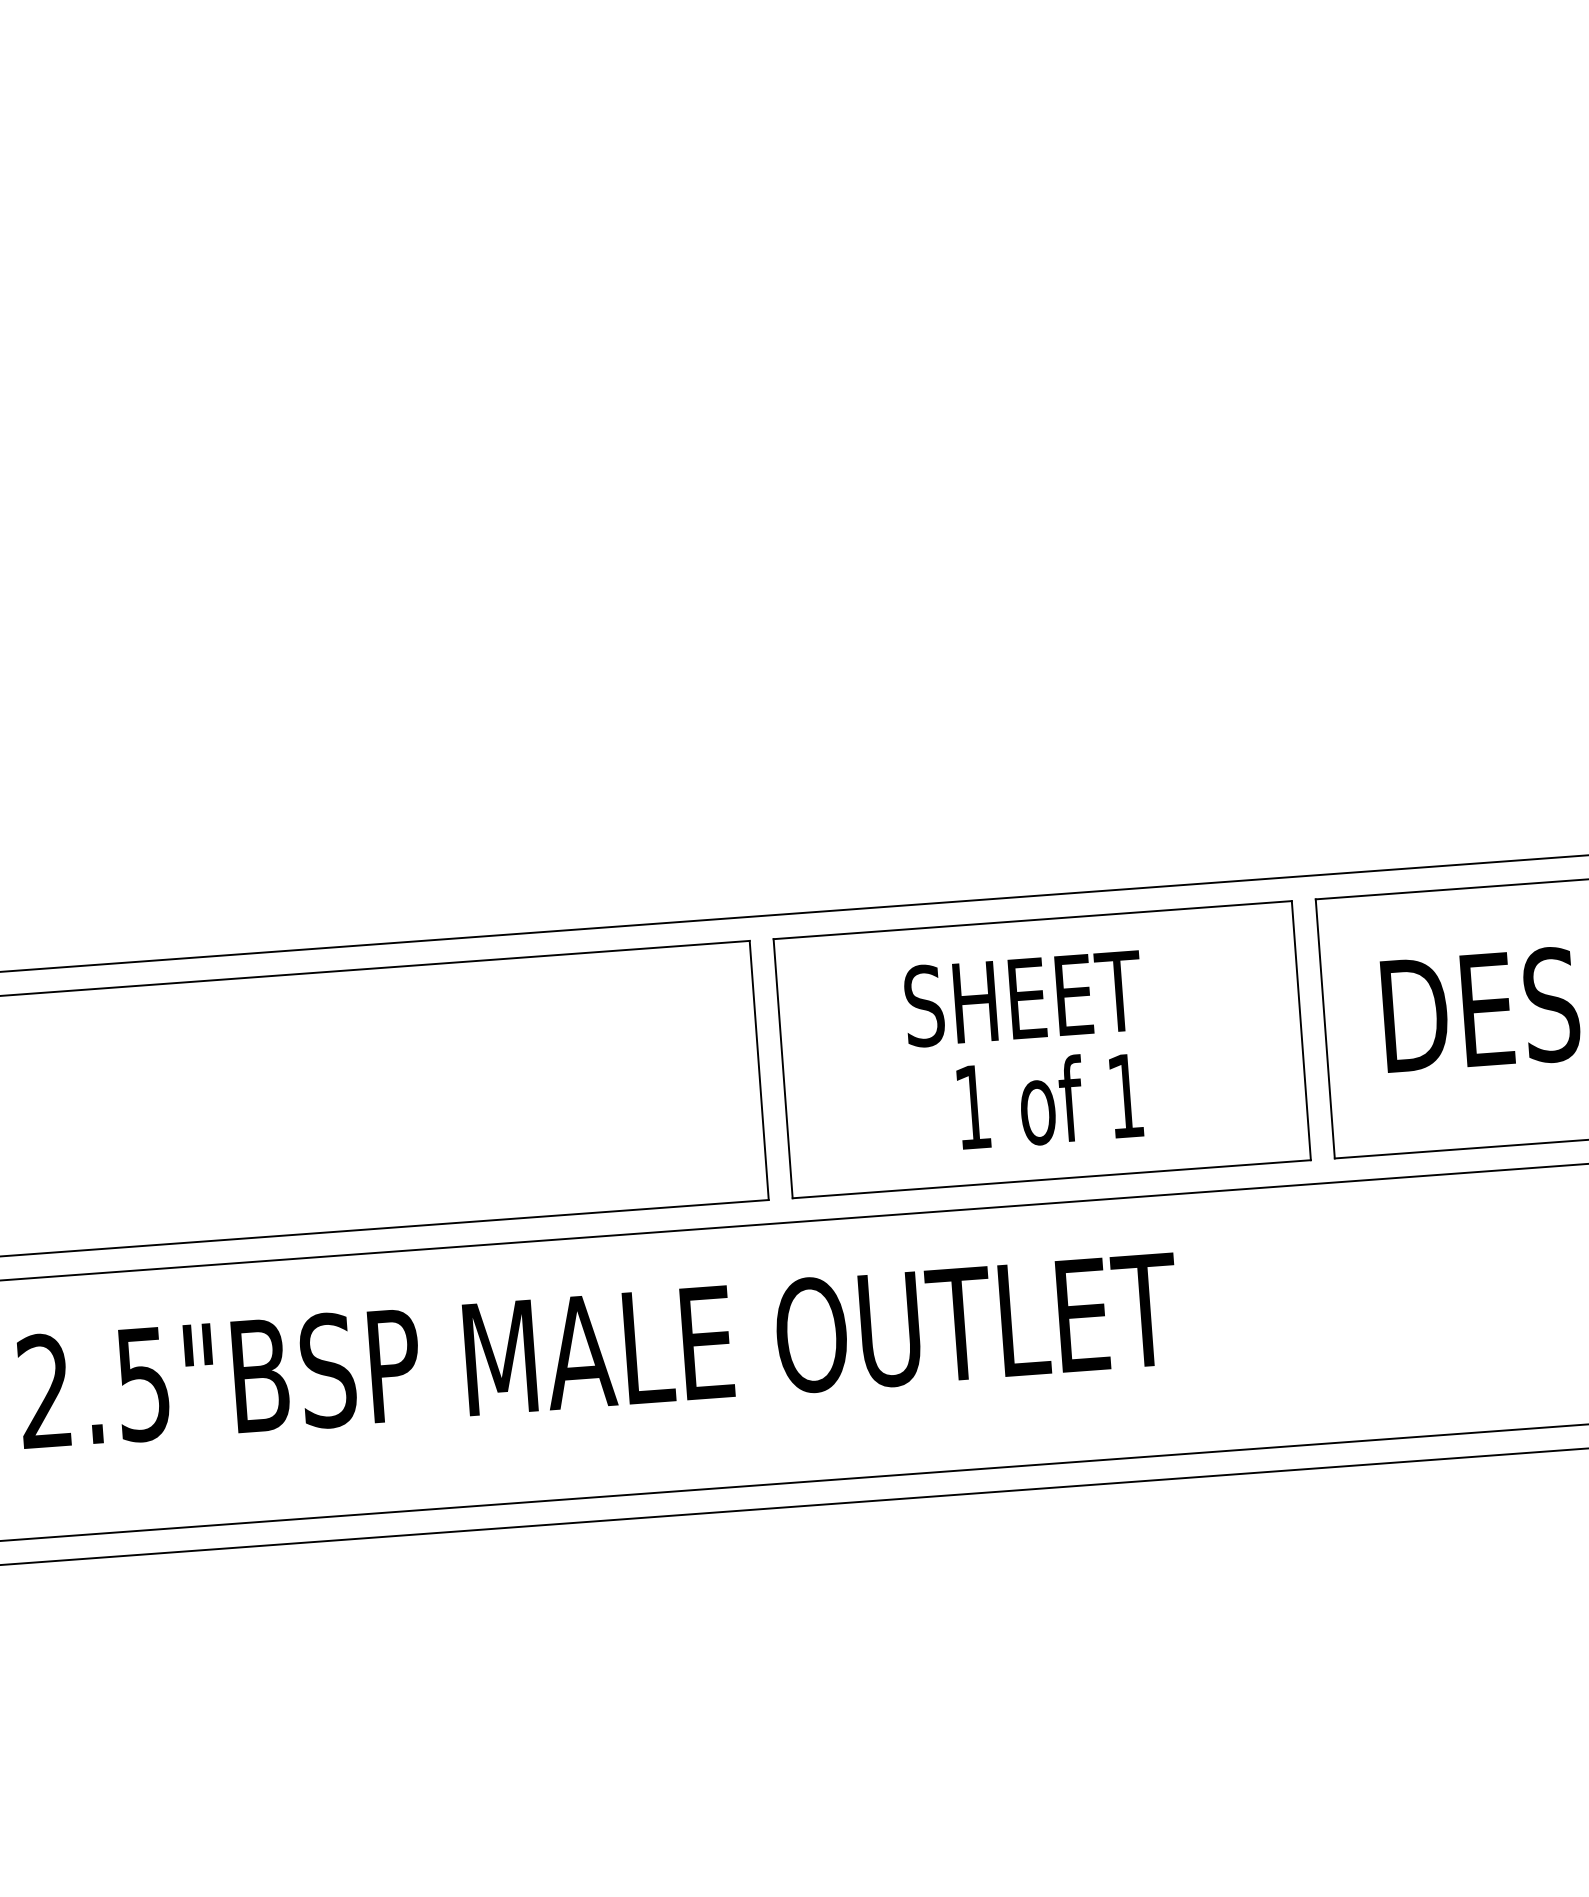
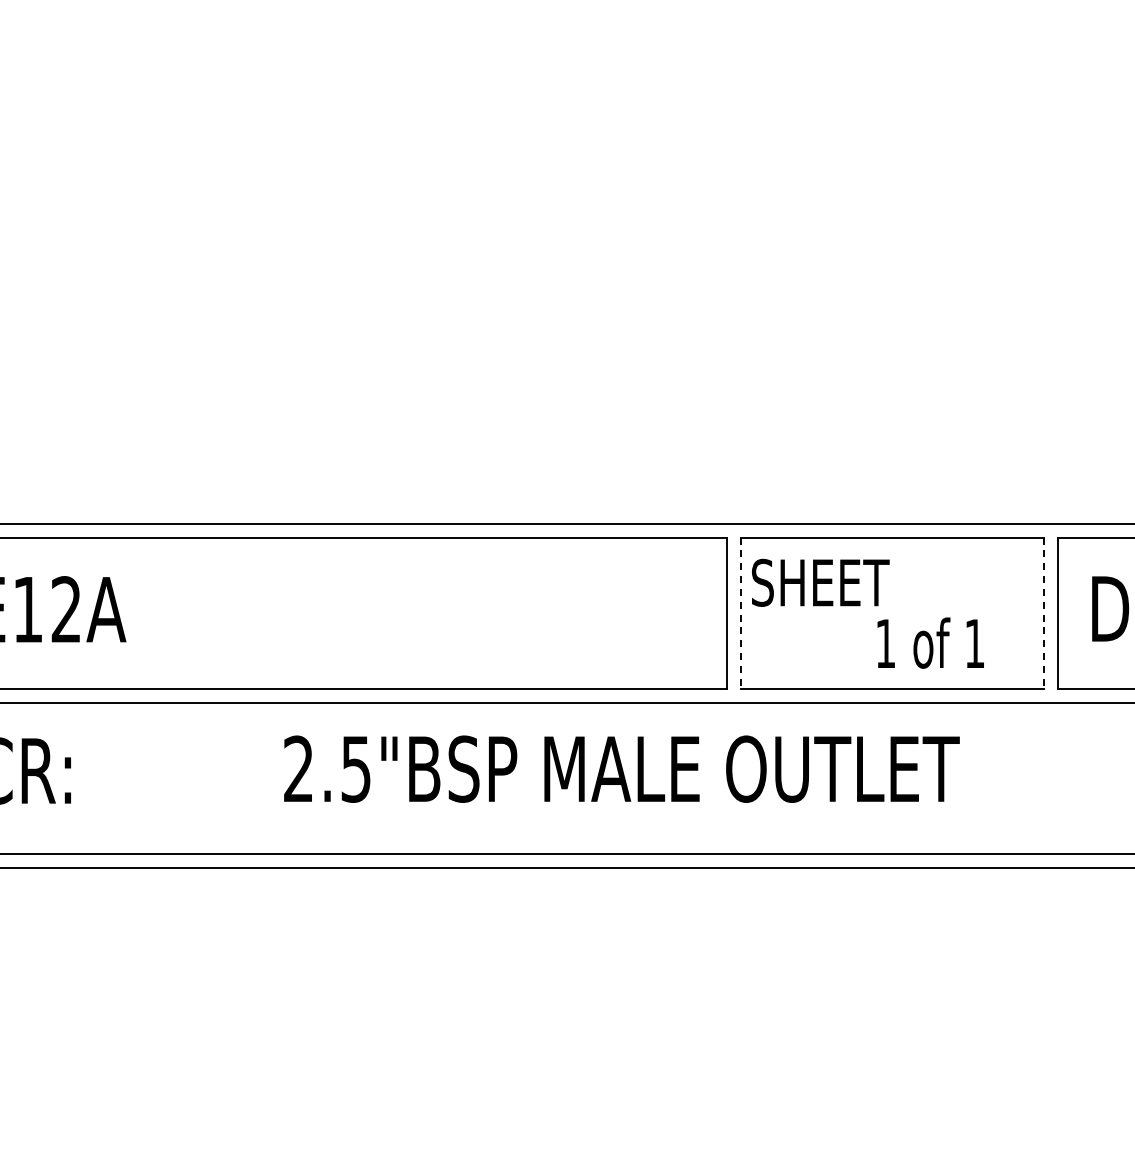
text: (1023, 998) -> (820, 582), moved
line: (1301, 1031) -> (1043, 613), solid -> dashed
line: (783, 1069) -> (741, 613), solid -> dashed
text: (1049, 1099) -> (930, 642), moved

